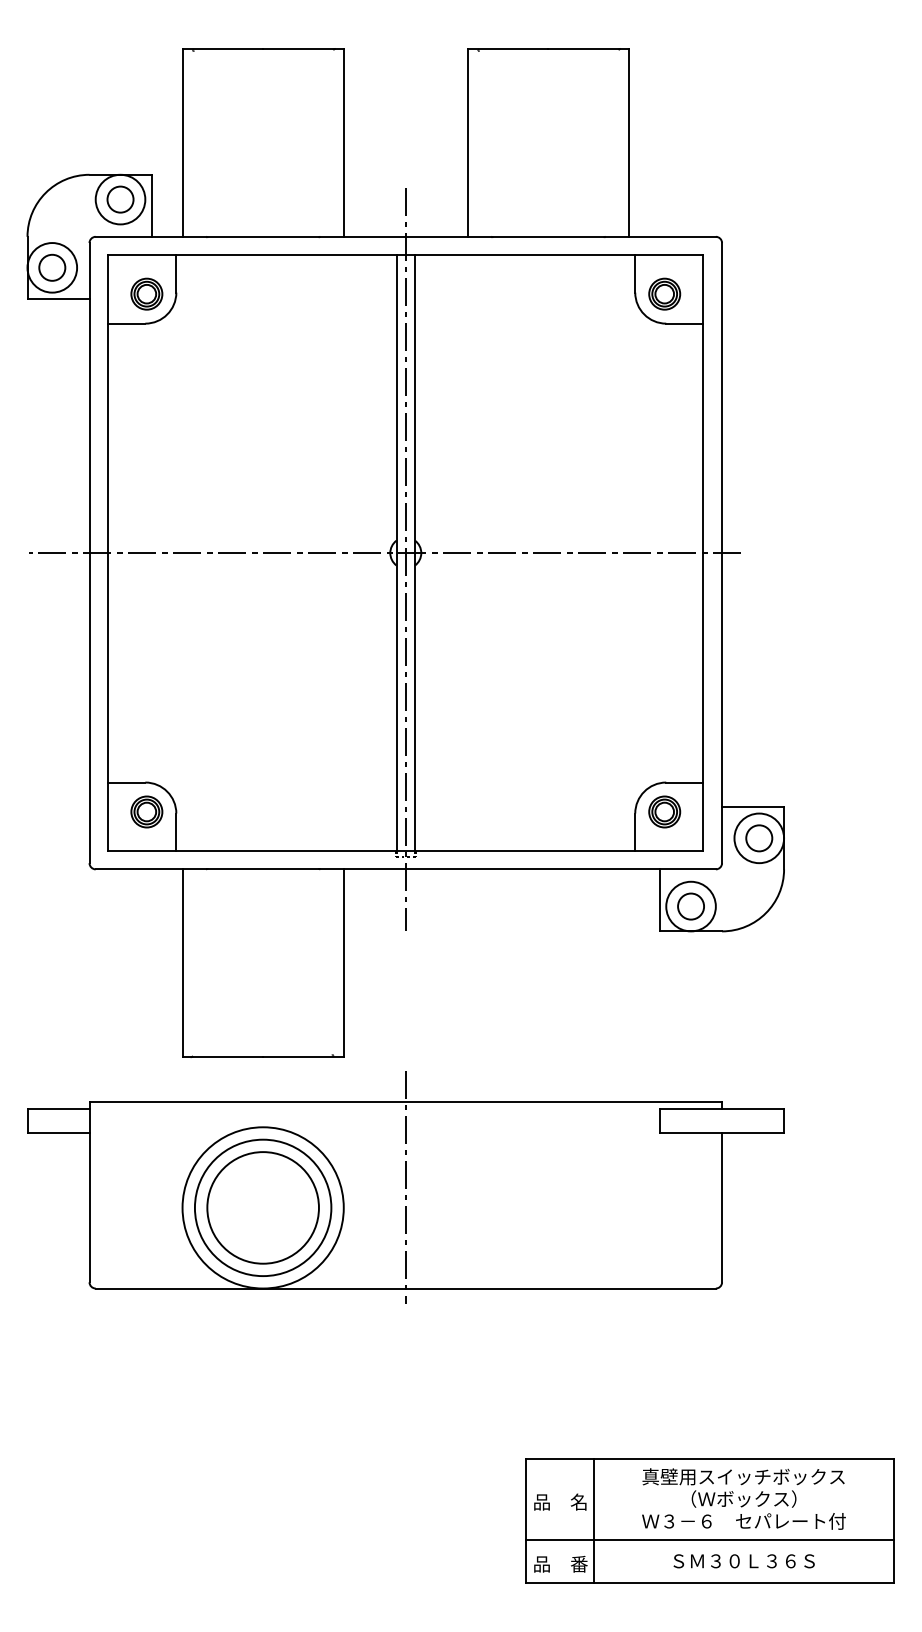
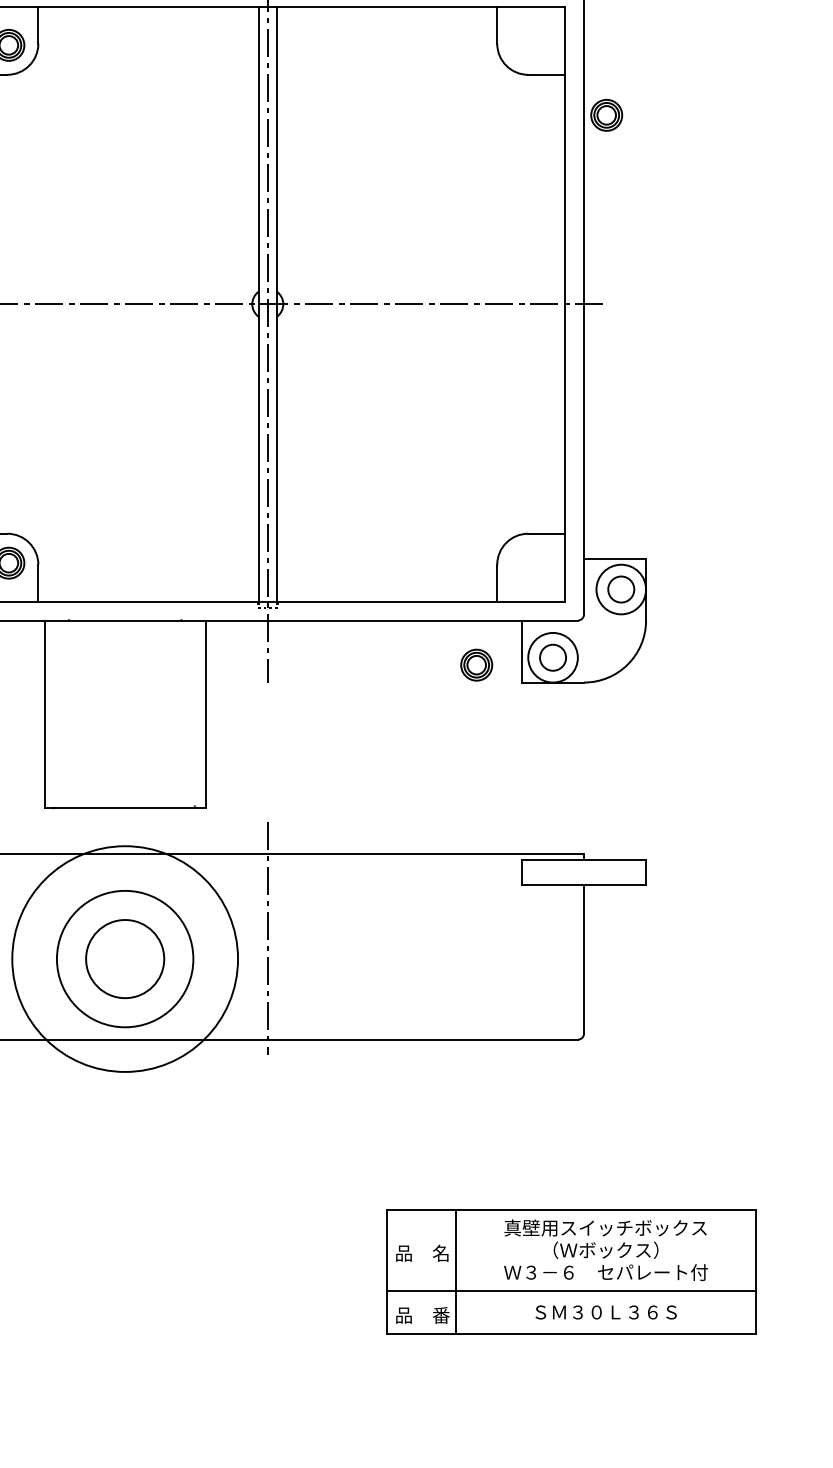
part: (664, 293) -> (606, 114), moved
part: (664, 811) -> (476, 664), moved
circle: (262, 1207) -> (124, 958), size x0.7
circle: (262, 1207) -> (124, 958), size x1.4

